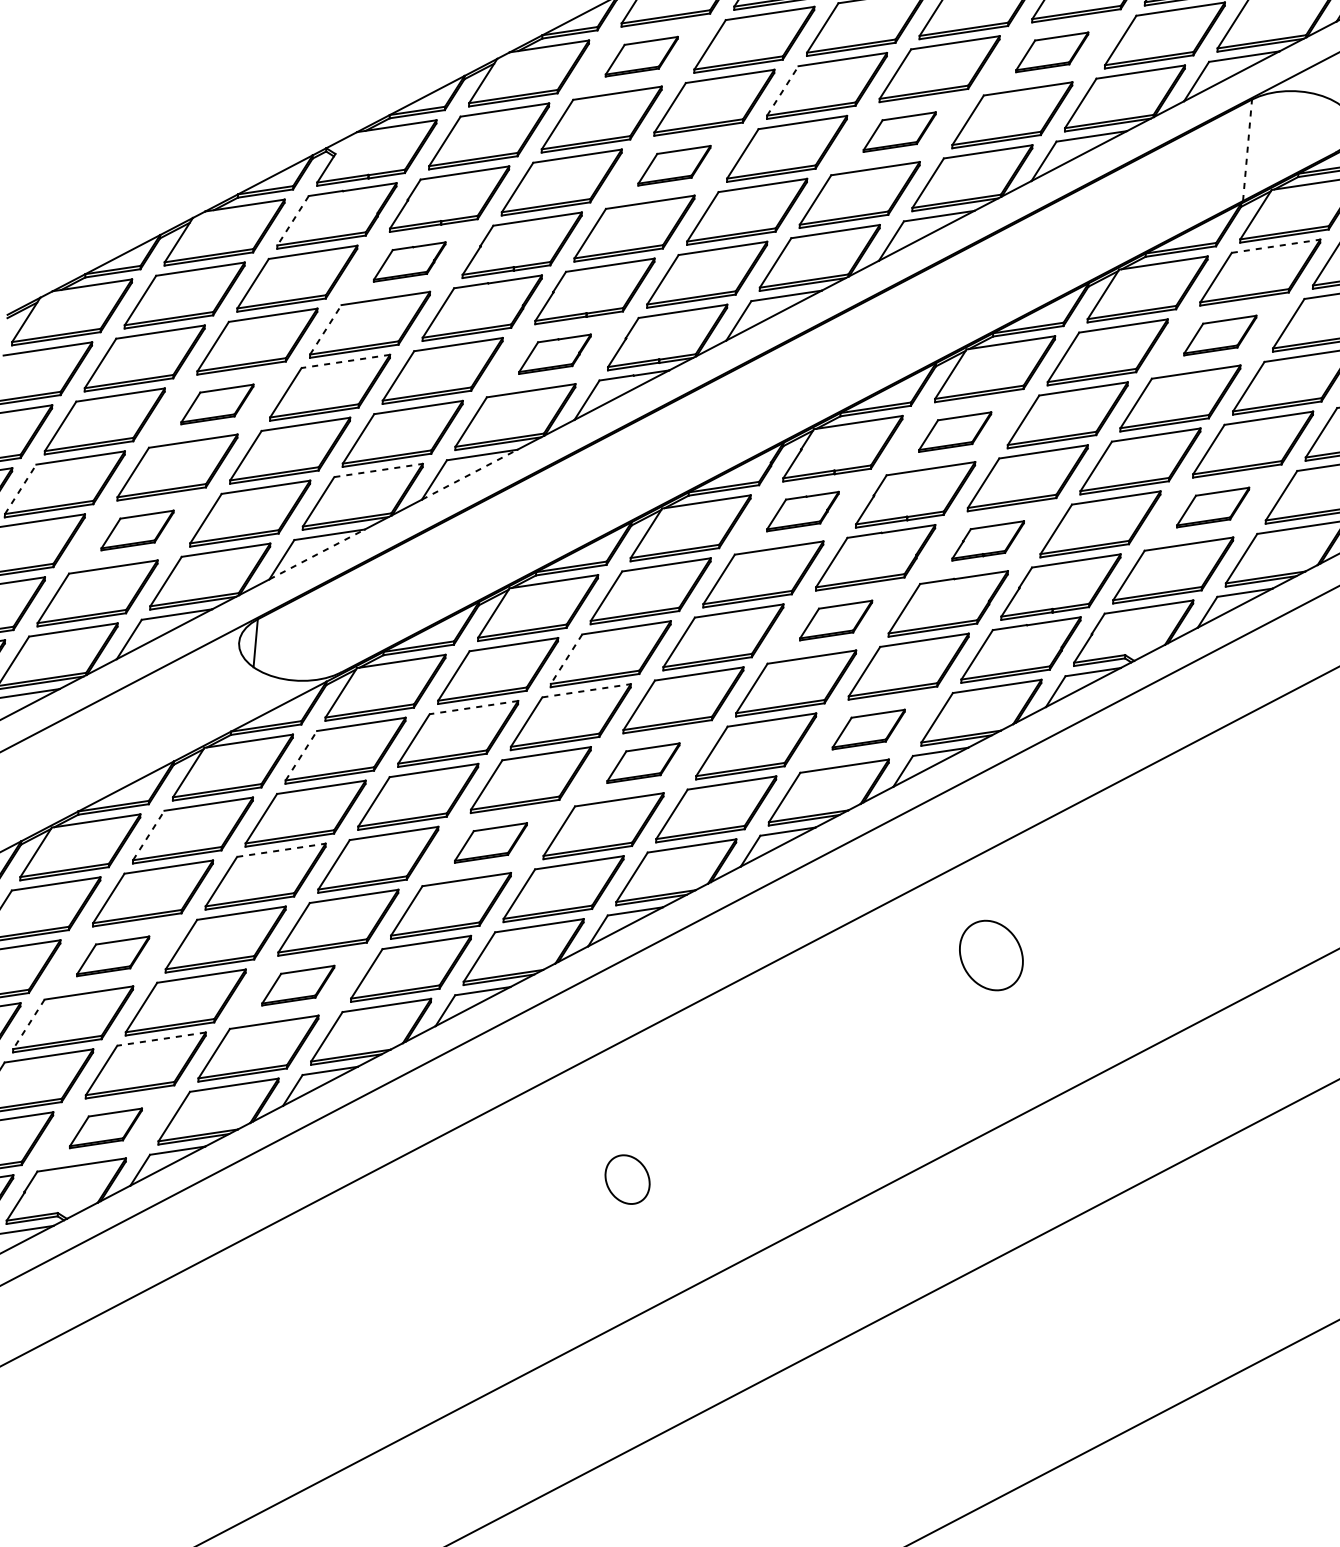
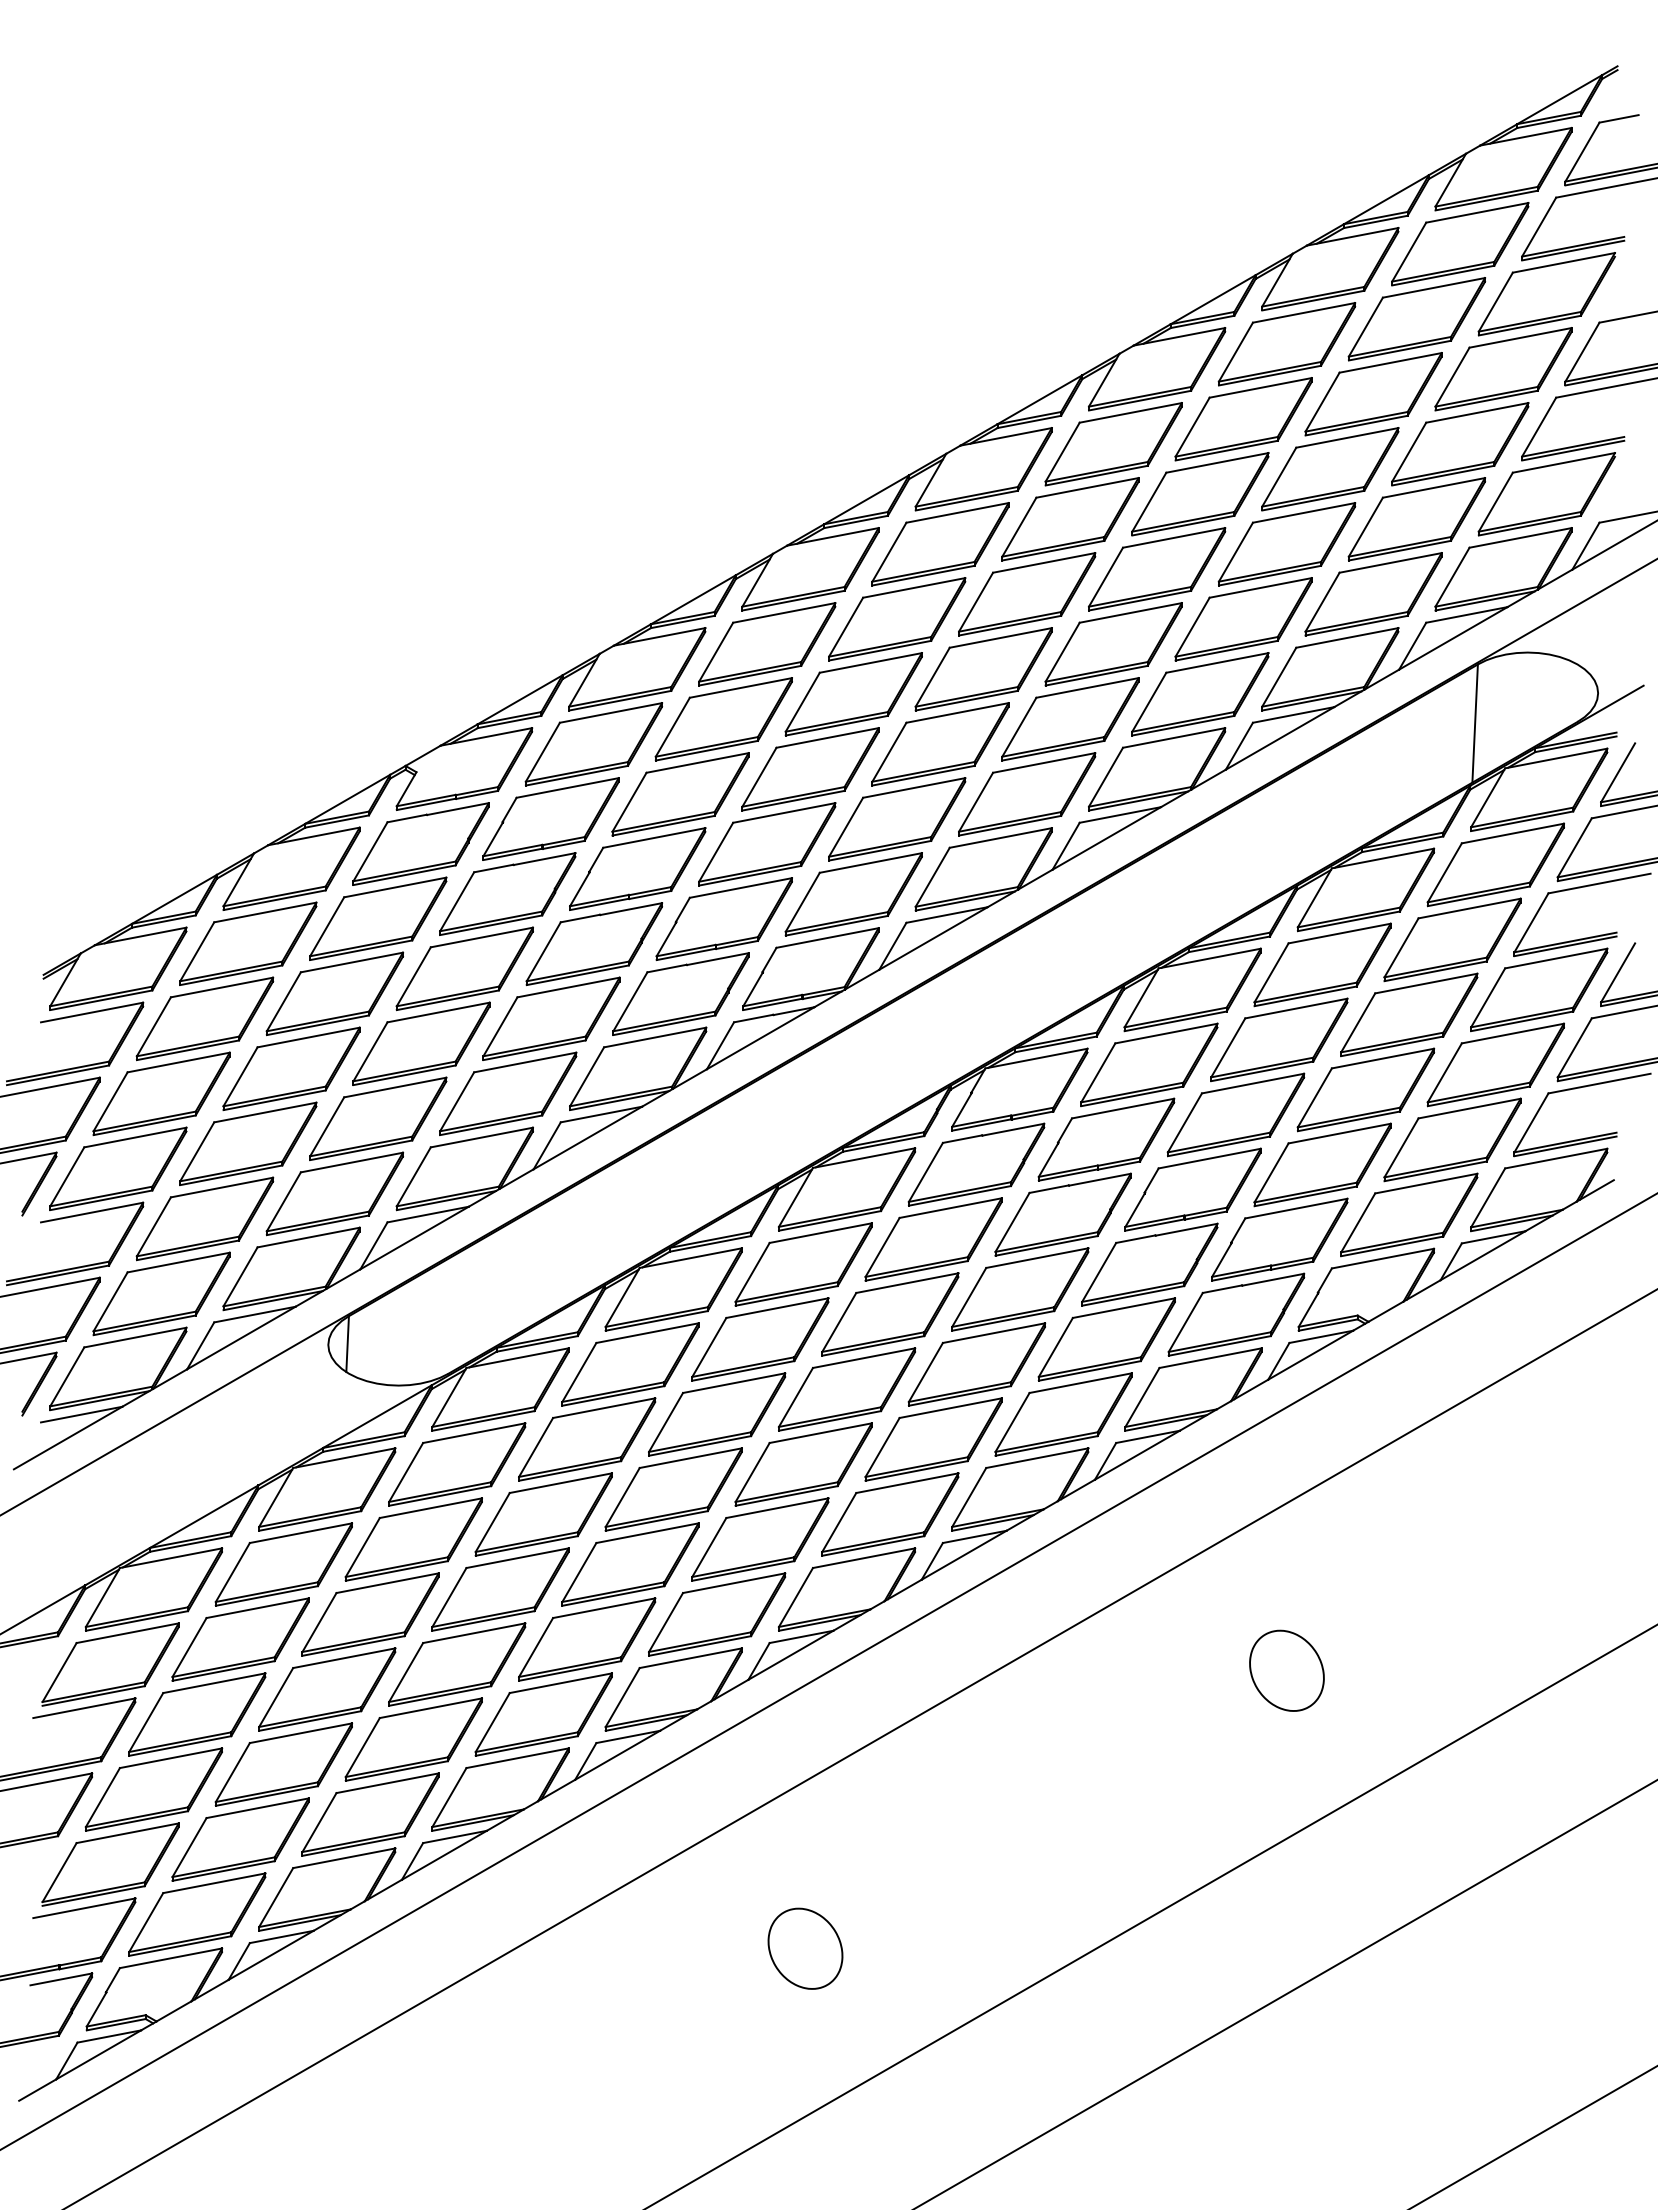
part: (1052, 52) -> (1243, 619), size x1.67
part: (641, 56) -> (767, 644), size x1.67
line: (782, 90) -> (932, 676), dashed -> solid
part: (899, 132) -> (1070, 719), size x1.67
line: (1247, 150) -> (1475, 723), dashed -> solid
part: (674, 165) -> (810, 769), size x1.67
line: (293, 221) -> (370, 852), dashed -> solid
line: (1275, 246) -> (1512, 833), dashed -> solid
part: (409, 261) -> (507, 893), size x1.67
line: (326, 329) -> (414, 976), dashed -> solid
part: (1220, 335) -> (1452, 939), size x1.67
part: (554, 353) -> (680, 993), size x1.67
line: (345, 361) -> (438, 1012), dashed -> solid
part: (217, 404) -> (291, 1068), size x1.67
part: (955, 431) -> (1149, 1064), size x1.67
line: (378, 470) -> (481, 1137), dashed -> solid
line: (469, 475) -> (587, 1138), dashed -> solid
line: (20, 489) -> (67, 1176), dashed -> solid
part: (1213, 507) -> (1452, 1139), size x1.67
part: (802, 511) -> (976, 1164), size x1.67
part: (137, 530) -> (204, 1218), size x1.67
part: (987, 540) -> (1192, 1189), size x1.67
line: (316, 554) -> (414, 1238), dashed -> solid
part: (836, 620) -> (1020, 1289), size x1.67
line: (566, 659) -> (709, 1347), dashed -> solid
line: (586, 691) -> (734, 1383), dashed -> solid
line: (474, 707) -> (604, 1408), dashed -> solid
part: (868, 729) -> (1063, 1414), size x1.67
line: (301, 755) -> (406, 1472), dashed -> solid
part: (643, 763) -> (803, 1464), size x1.67
line: (149, 835) -> (233, 1572), dashed -> solid
part: (490, 842) -> (630, 1564), size x1.67
line: (281, 850) -> (387, 1583), dashed -> solid
part: (991, 955) -> (1286, 1670), moved
part: (113, 956) -> (197, 1714), size x1.67
part: (298, 985) -> (413, 1739), size x1.67
line: (28, 1024) -> (102, 1797), dashed -> solid
line: (161, 1039) -> (257, 1808), dashed -> solid
part: (106, 1128) -> (197, 1914), size x1.67
part: (627, 1179) -> (805, 1948), size x1.43

